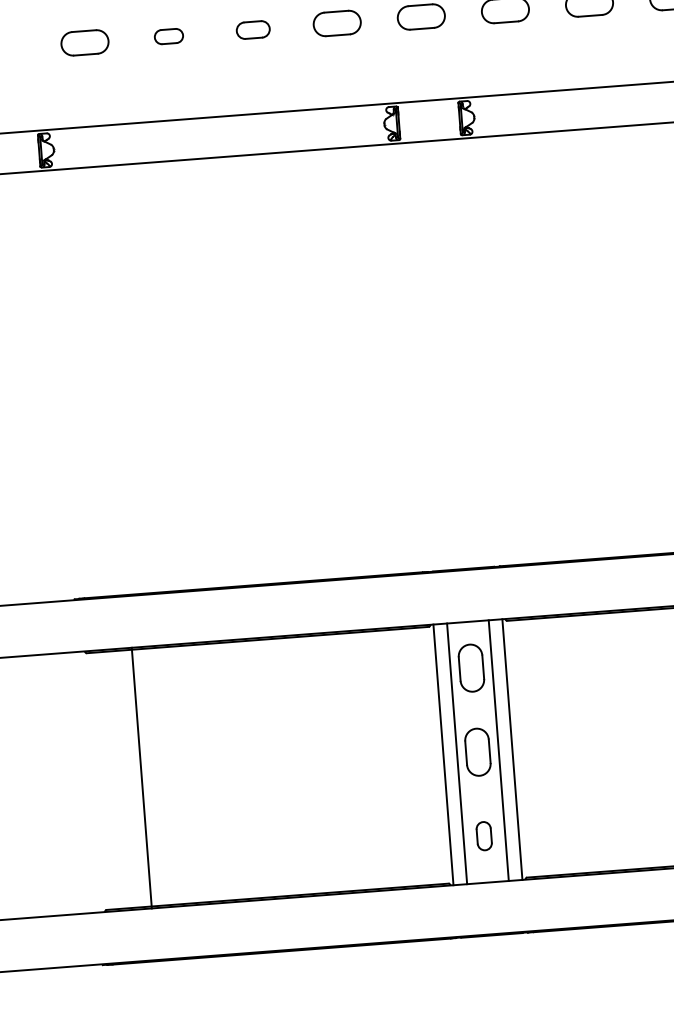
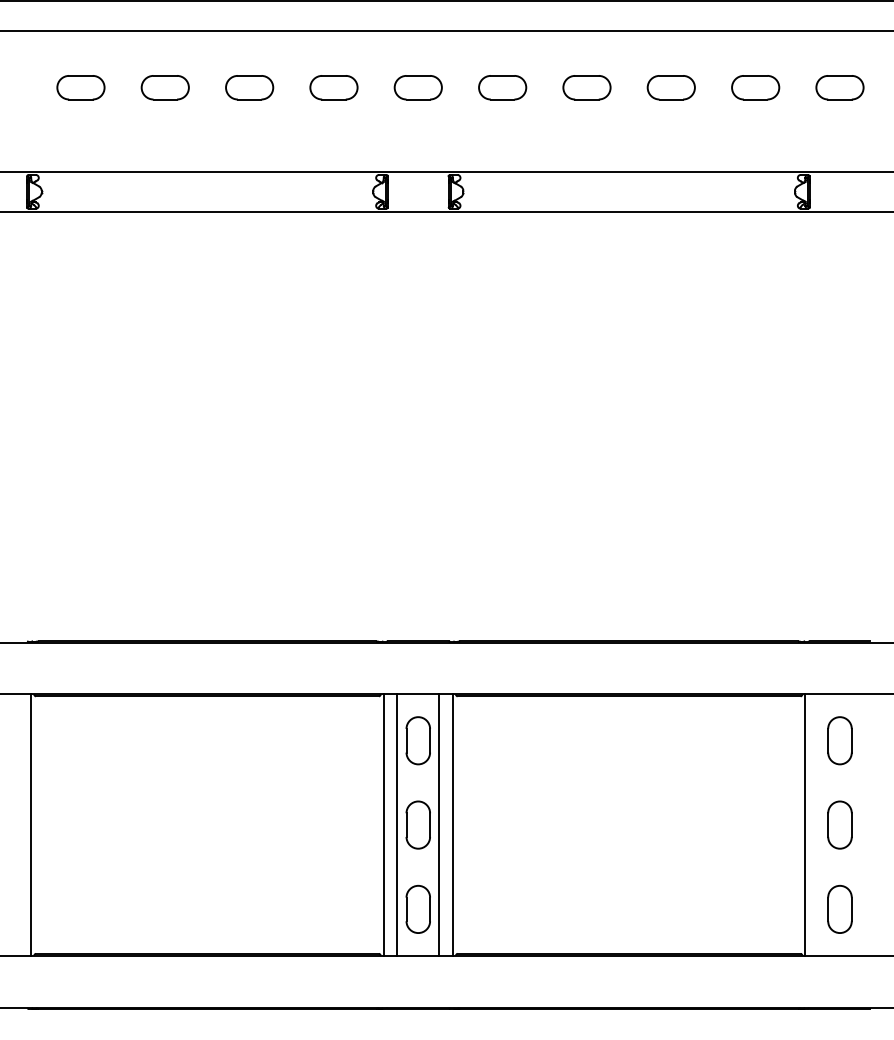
part: (253, 29) -> (249, 87), size x1.43
part: (168, 36) -> (164, 87), size x1.67
line: (142, 777) -> (31, 824), moved
part: (483, 835) -> (417, 908), size x1.67

